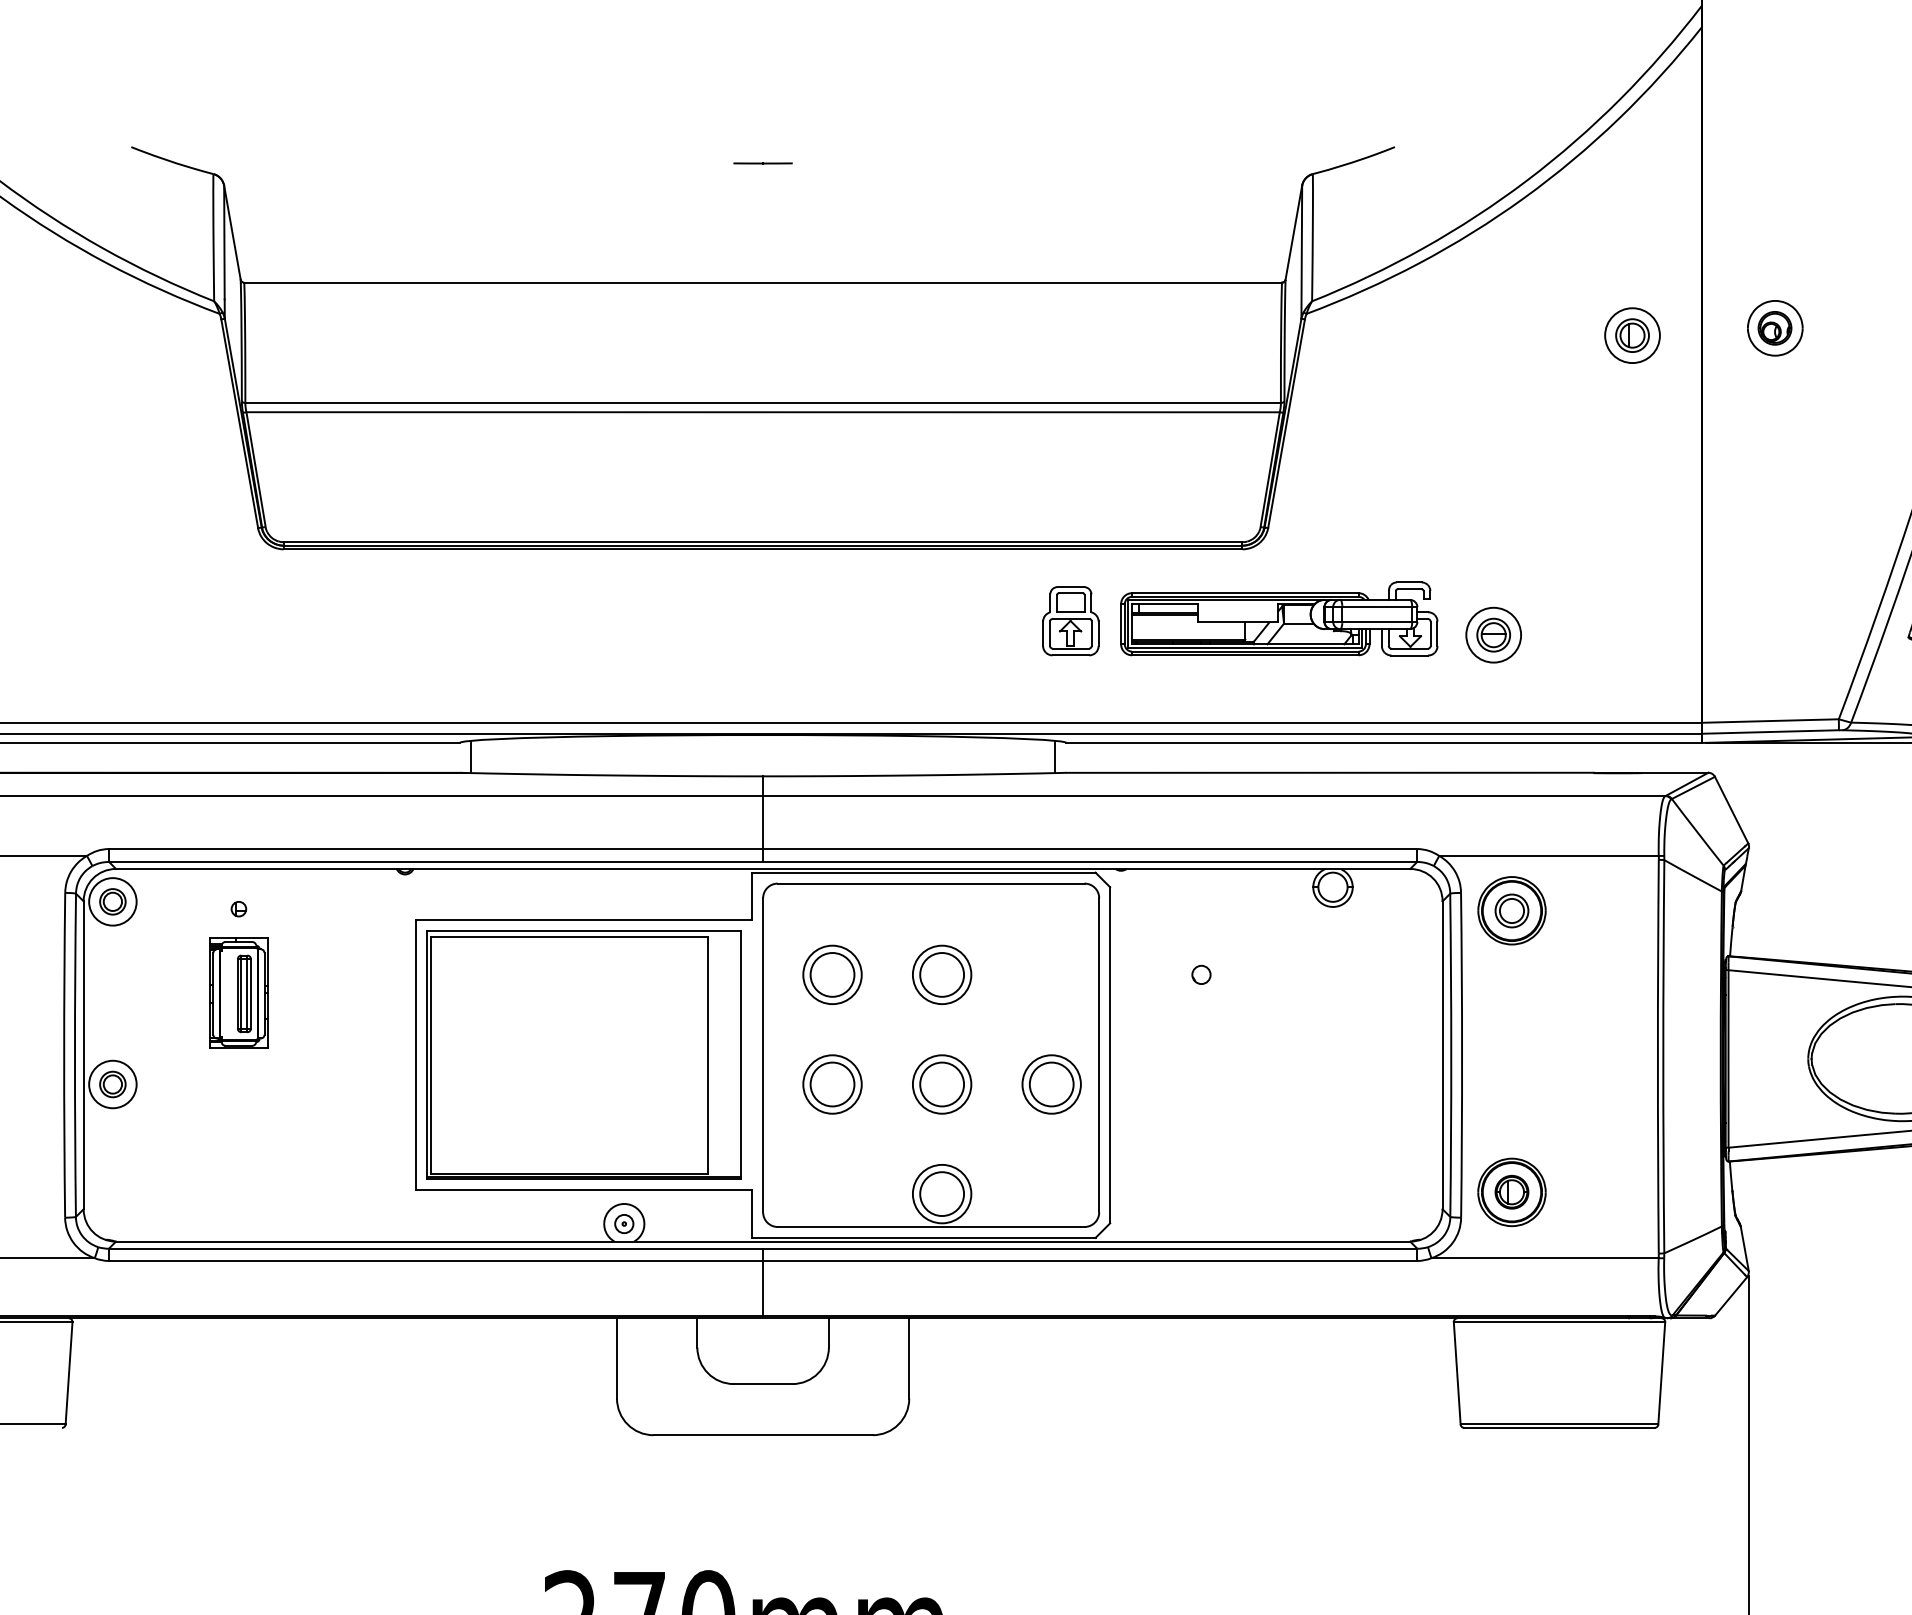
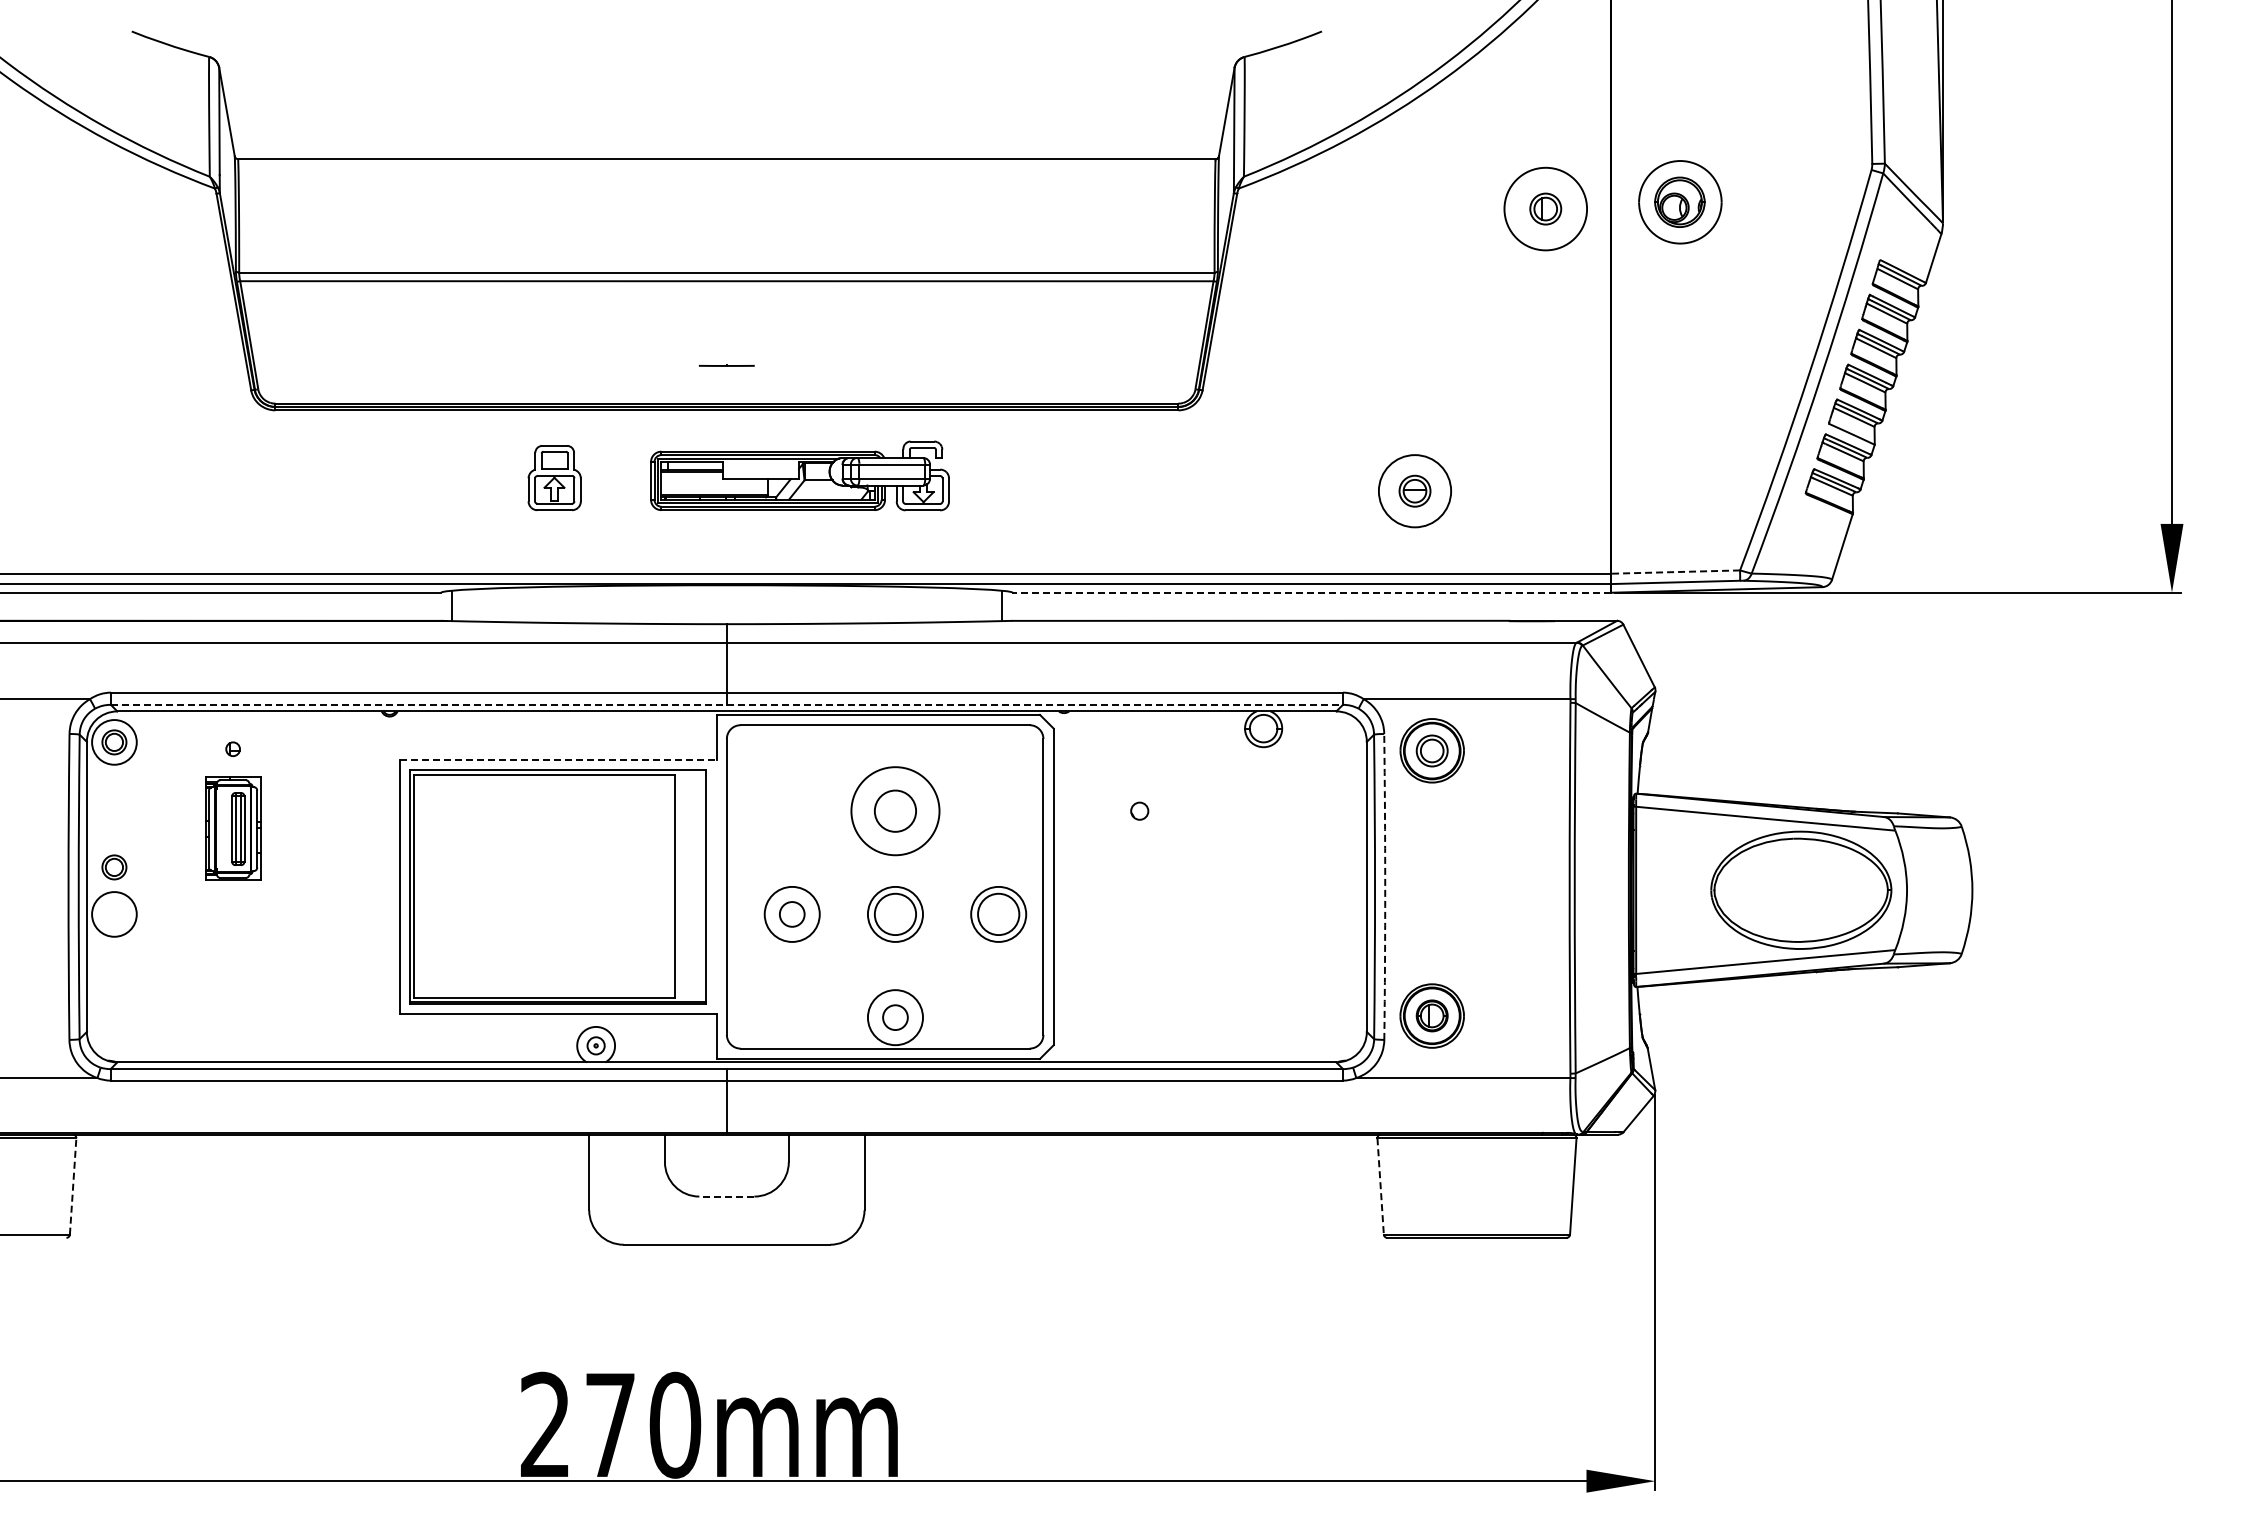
line: (762, 163) -> (726, 365), moved
part: (1774, 327) -> (1679, 201), size x1.6
circle: (1632, 335) -> (1545, 208), size x1.6
part: (1278, 618) -> (799, 475), moved
part: (1070, 621) -> (554, 478), moved
circle: (1493, 635) -> (1414, 491), size x1.4
line: (1770, 721) -> (1675, 572), solid -> dashed
line: (1383, 742) -> (1311, 592), solid -> dashed
line: (763, 861) -> (727, 704), solid -> dashed
line: (584, 920) -> (558, 759), solid -> dashed
part: (831, 974) -> (791, 810), removed
circle: (942, 974) -> (895, 810), size x1.6
arc: (1462, 1054) -> (1385, 886), solid -> dashed
part: (112, 1084) -> (114, 867), moved
circle: (831, 1084) -> (791, 914), size x0.6
circle: (942, 1193) -> (895, 1017), size x0.6
line: (69, 1372) -> (73, 1185), solid -> dashed
line: (1457, 1373) -> (1380, 1186), solid -> dashed
line: (762, 1383) -> (726, 1196), solid -> dashed

